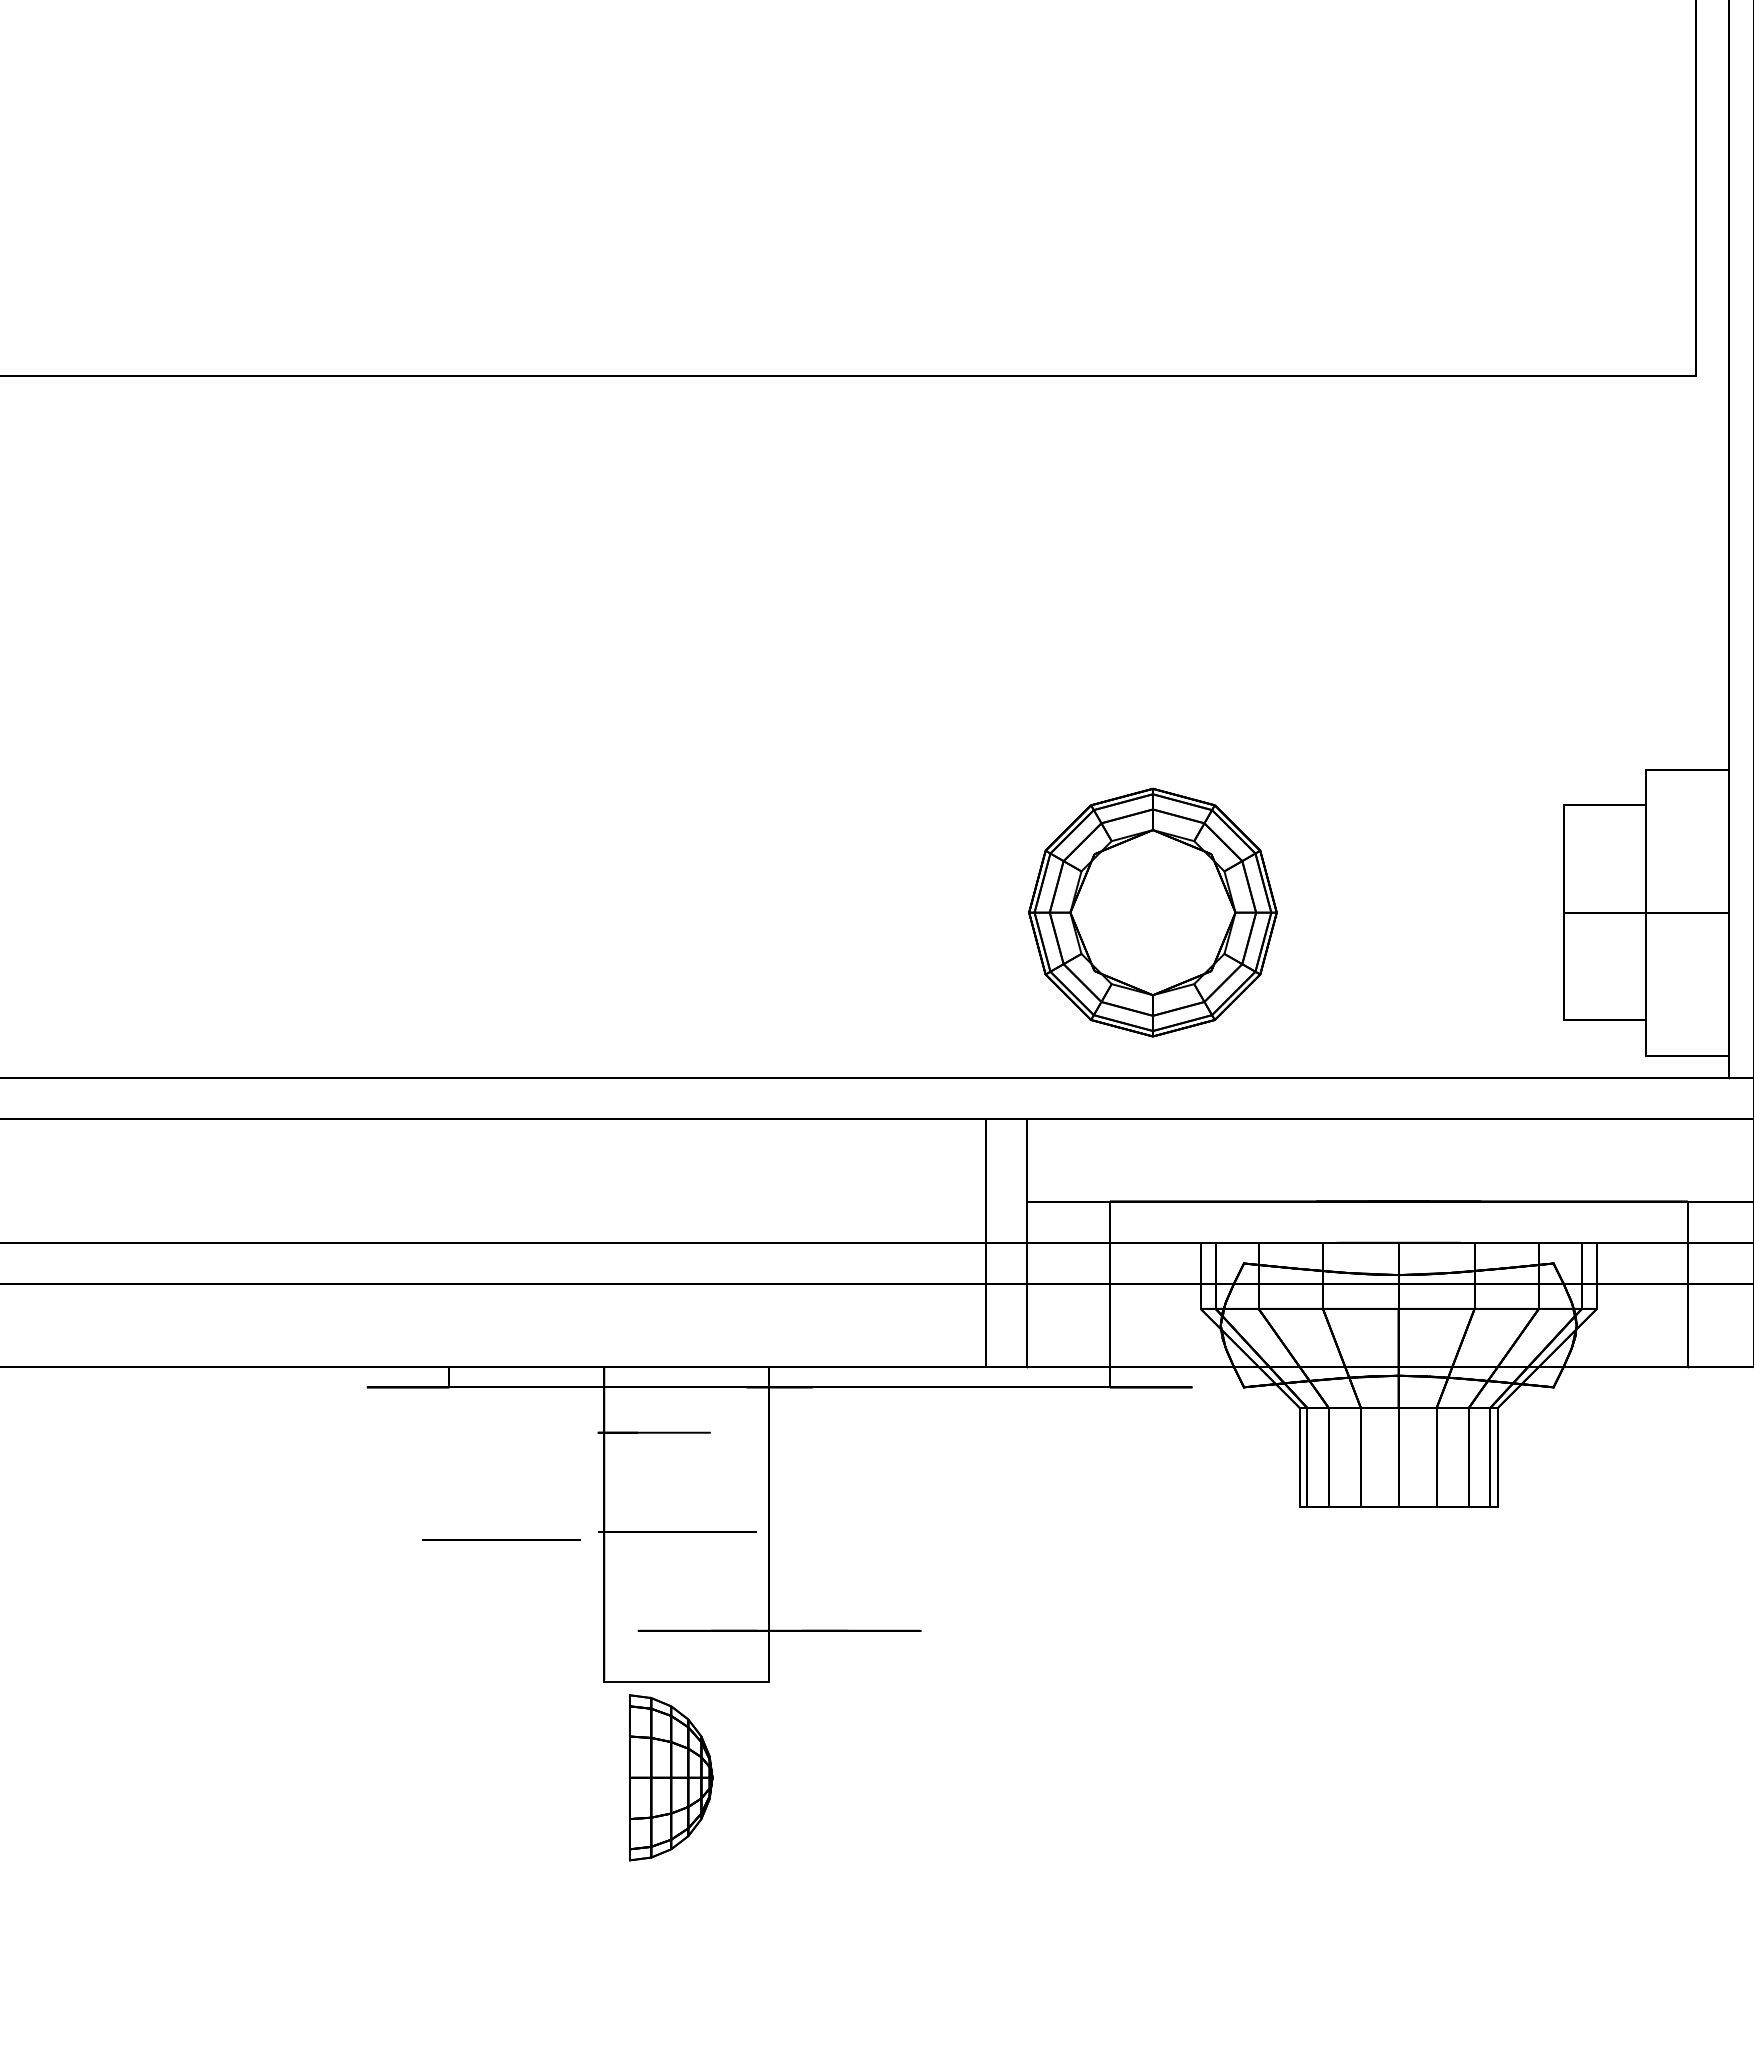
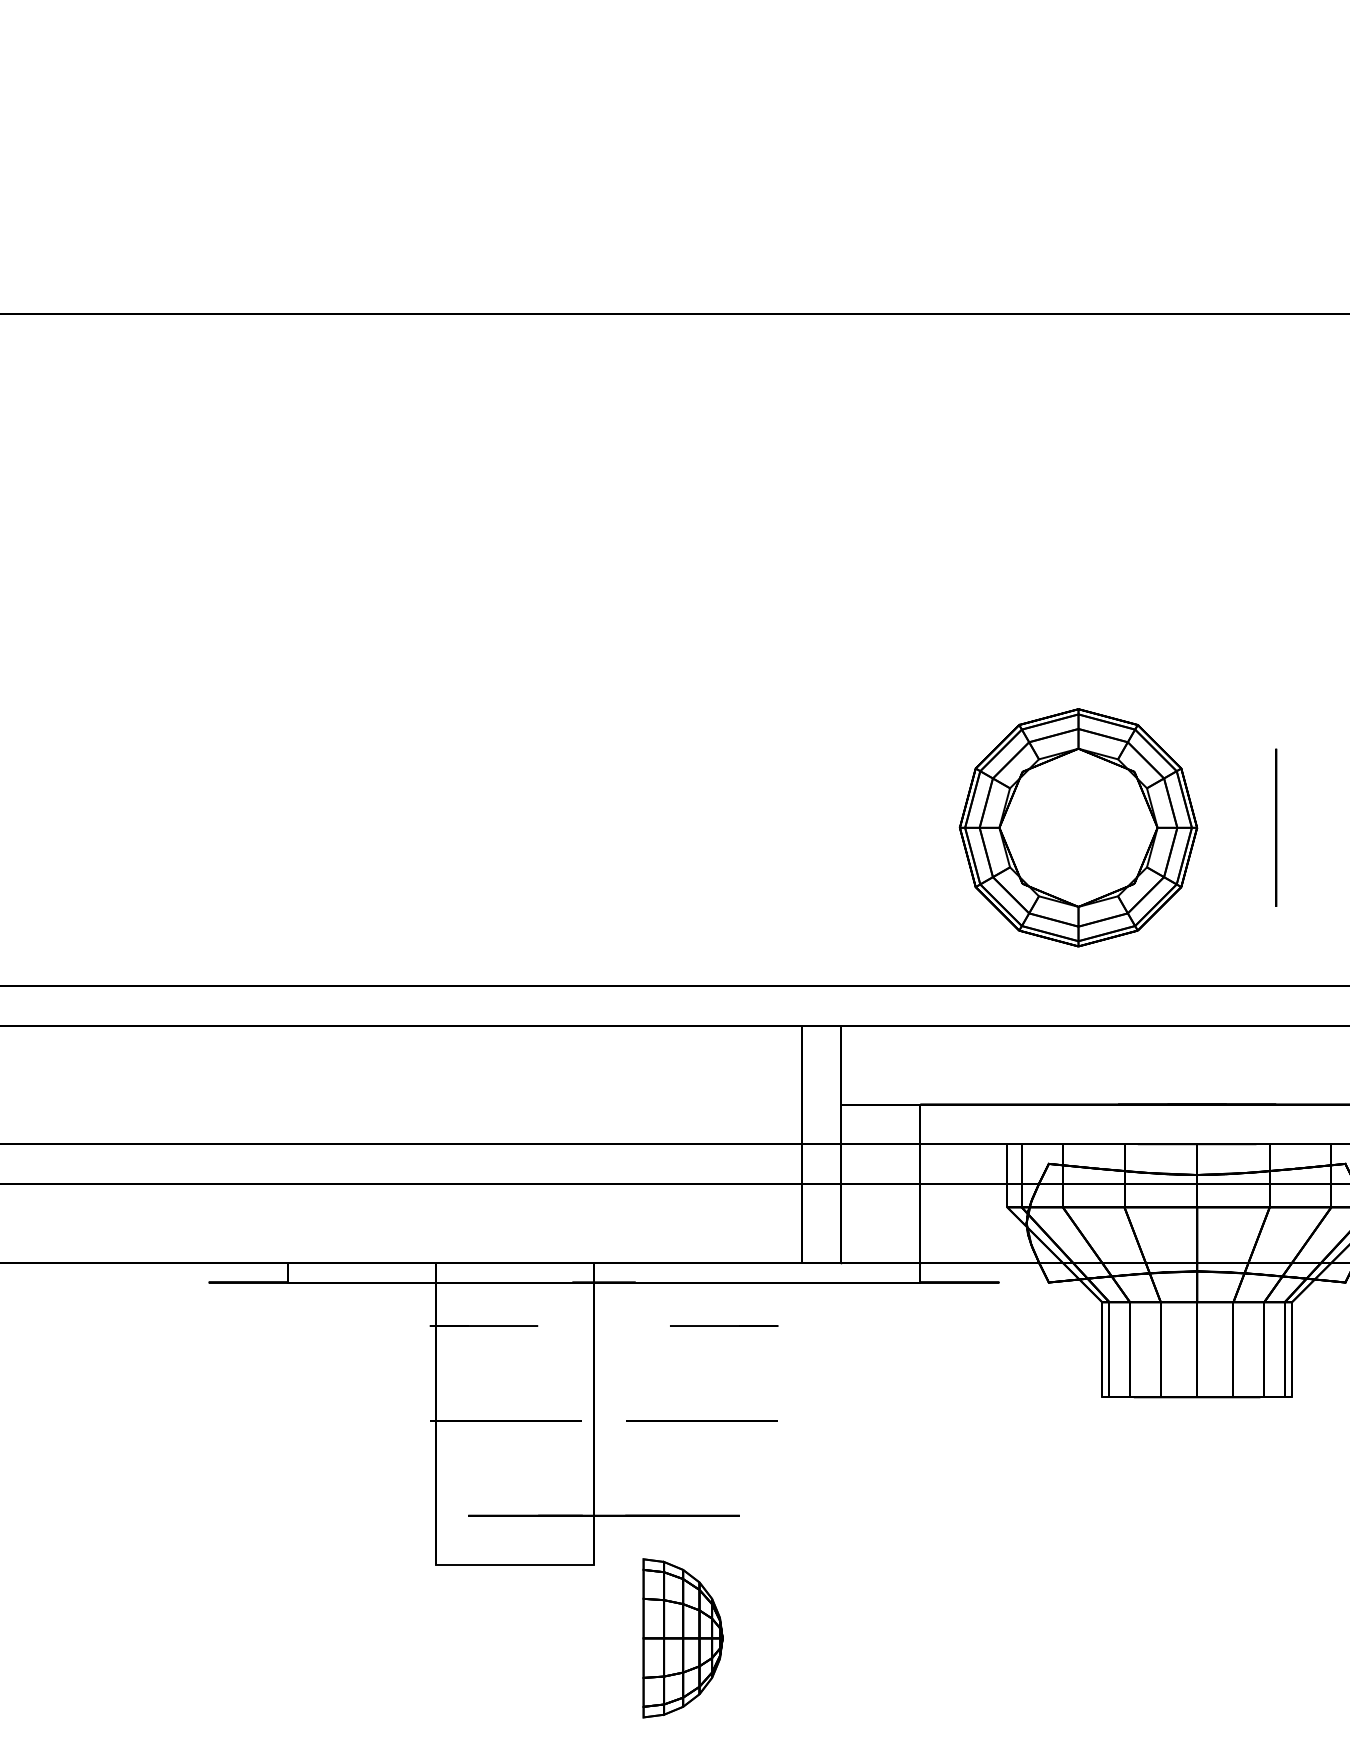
part: (1152, 912) -> (1078, 827), moved
circle: (1481, 912) -> (1276, 827), added
line: (904, 1432) -> (723, 1325), added
line: (501, 1539) -> (701, 1420), moved
part: (671, 1777) -> (683, 1638), moved

